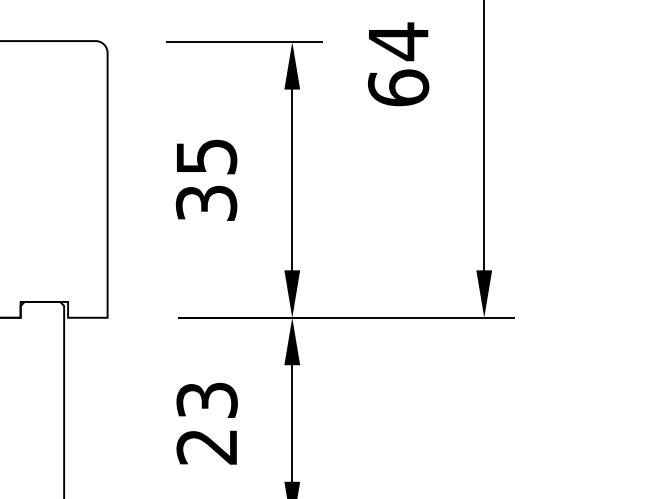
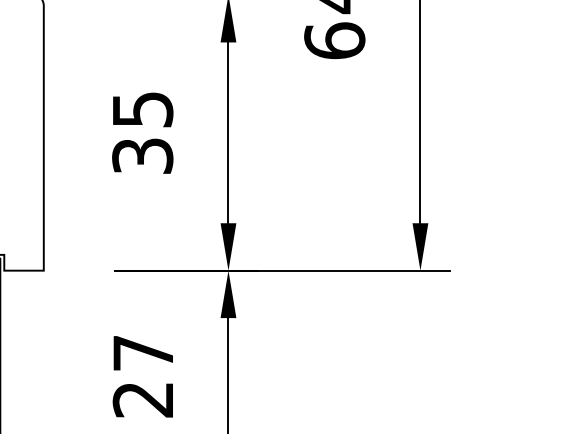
text: (206, 399) -> (142, 352), 23 -> 27

